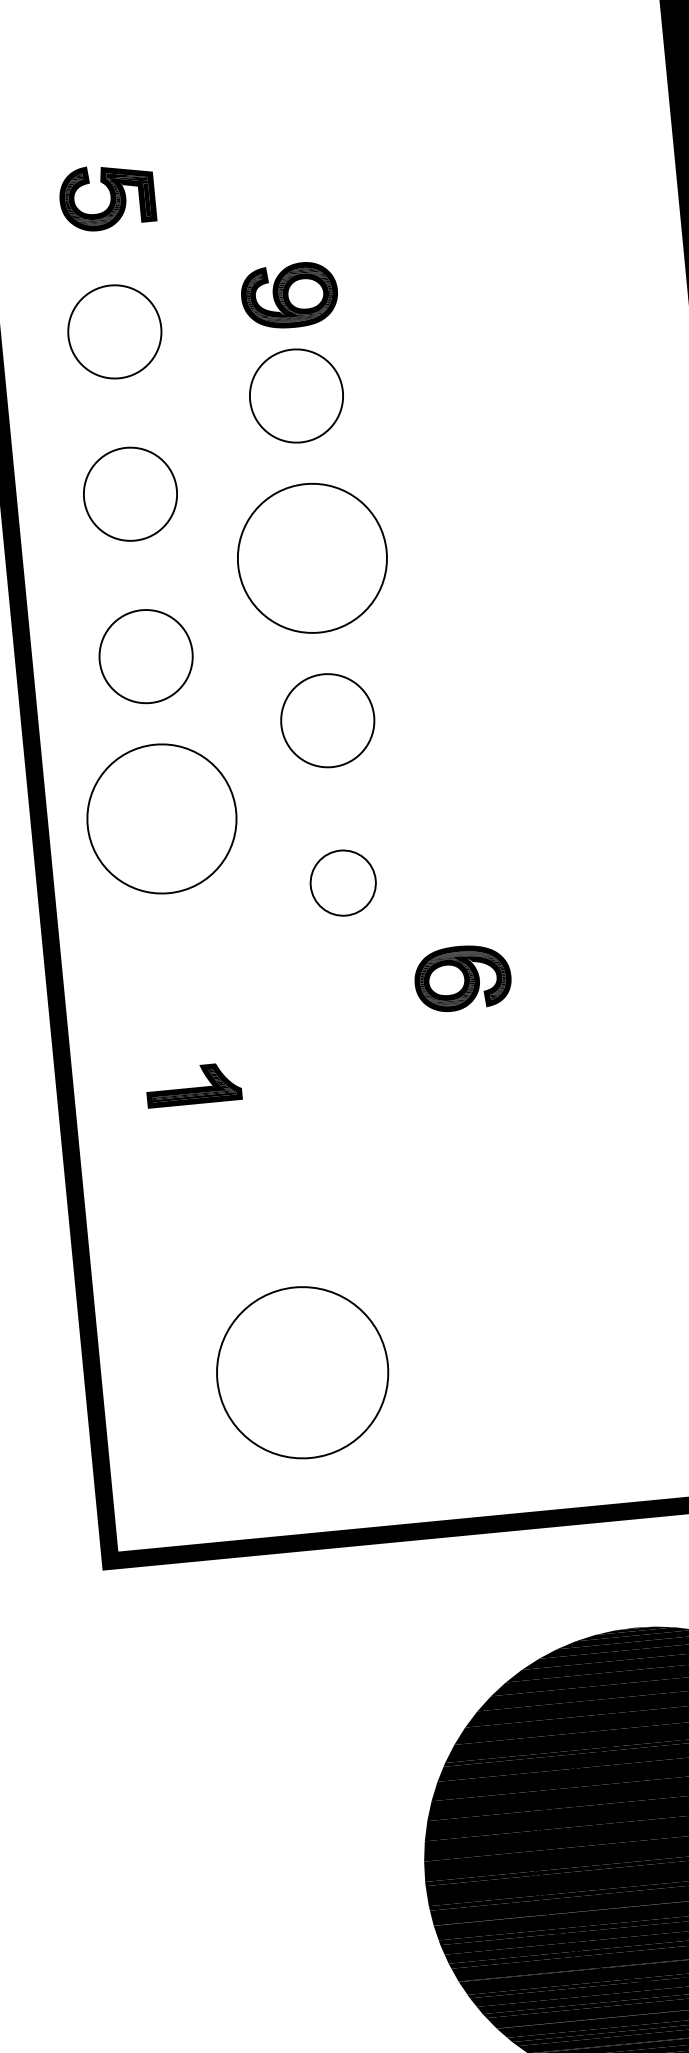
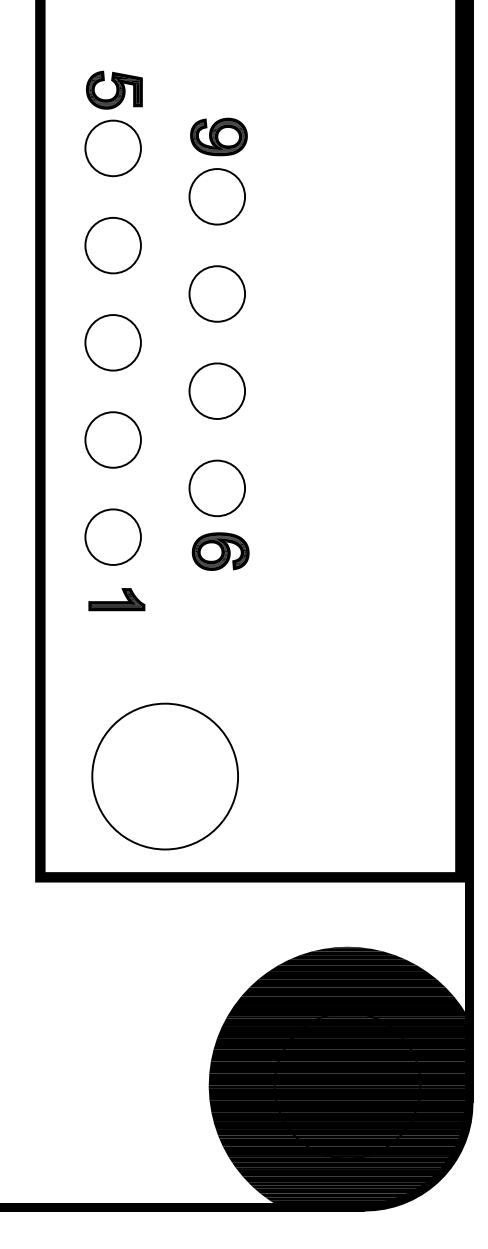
part: (107, 196) -> (114, 89), moved
part: (310, 557) -> (216, 293), size x0.62
part: (160, 818) -> (112, 439), size x0.62
part: (342, 883) -> (216, 488), size x1.43
part: (462, 977) -> (220, 551), moved
part: (176, 980) -> (112, 536), added
part: (301, 1372) -> (164, 776), size x1.43

